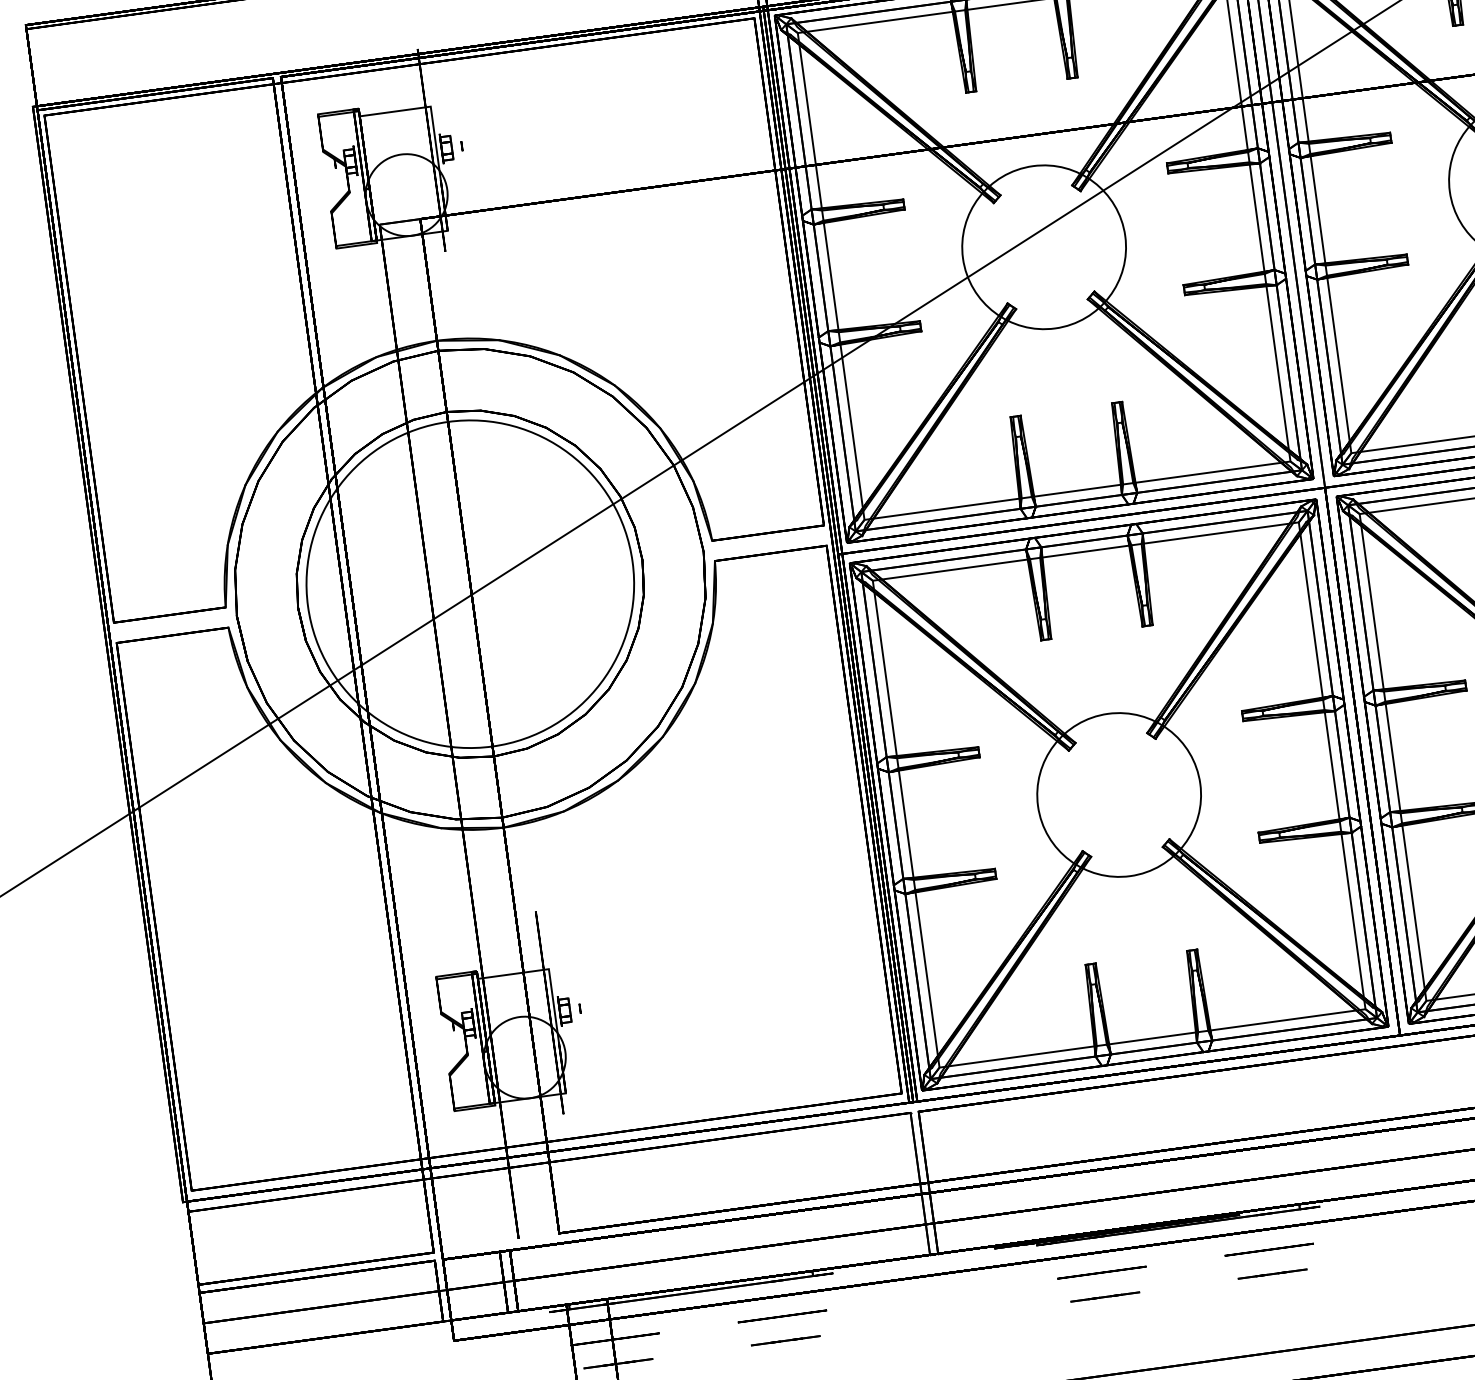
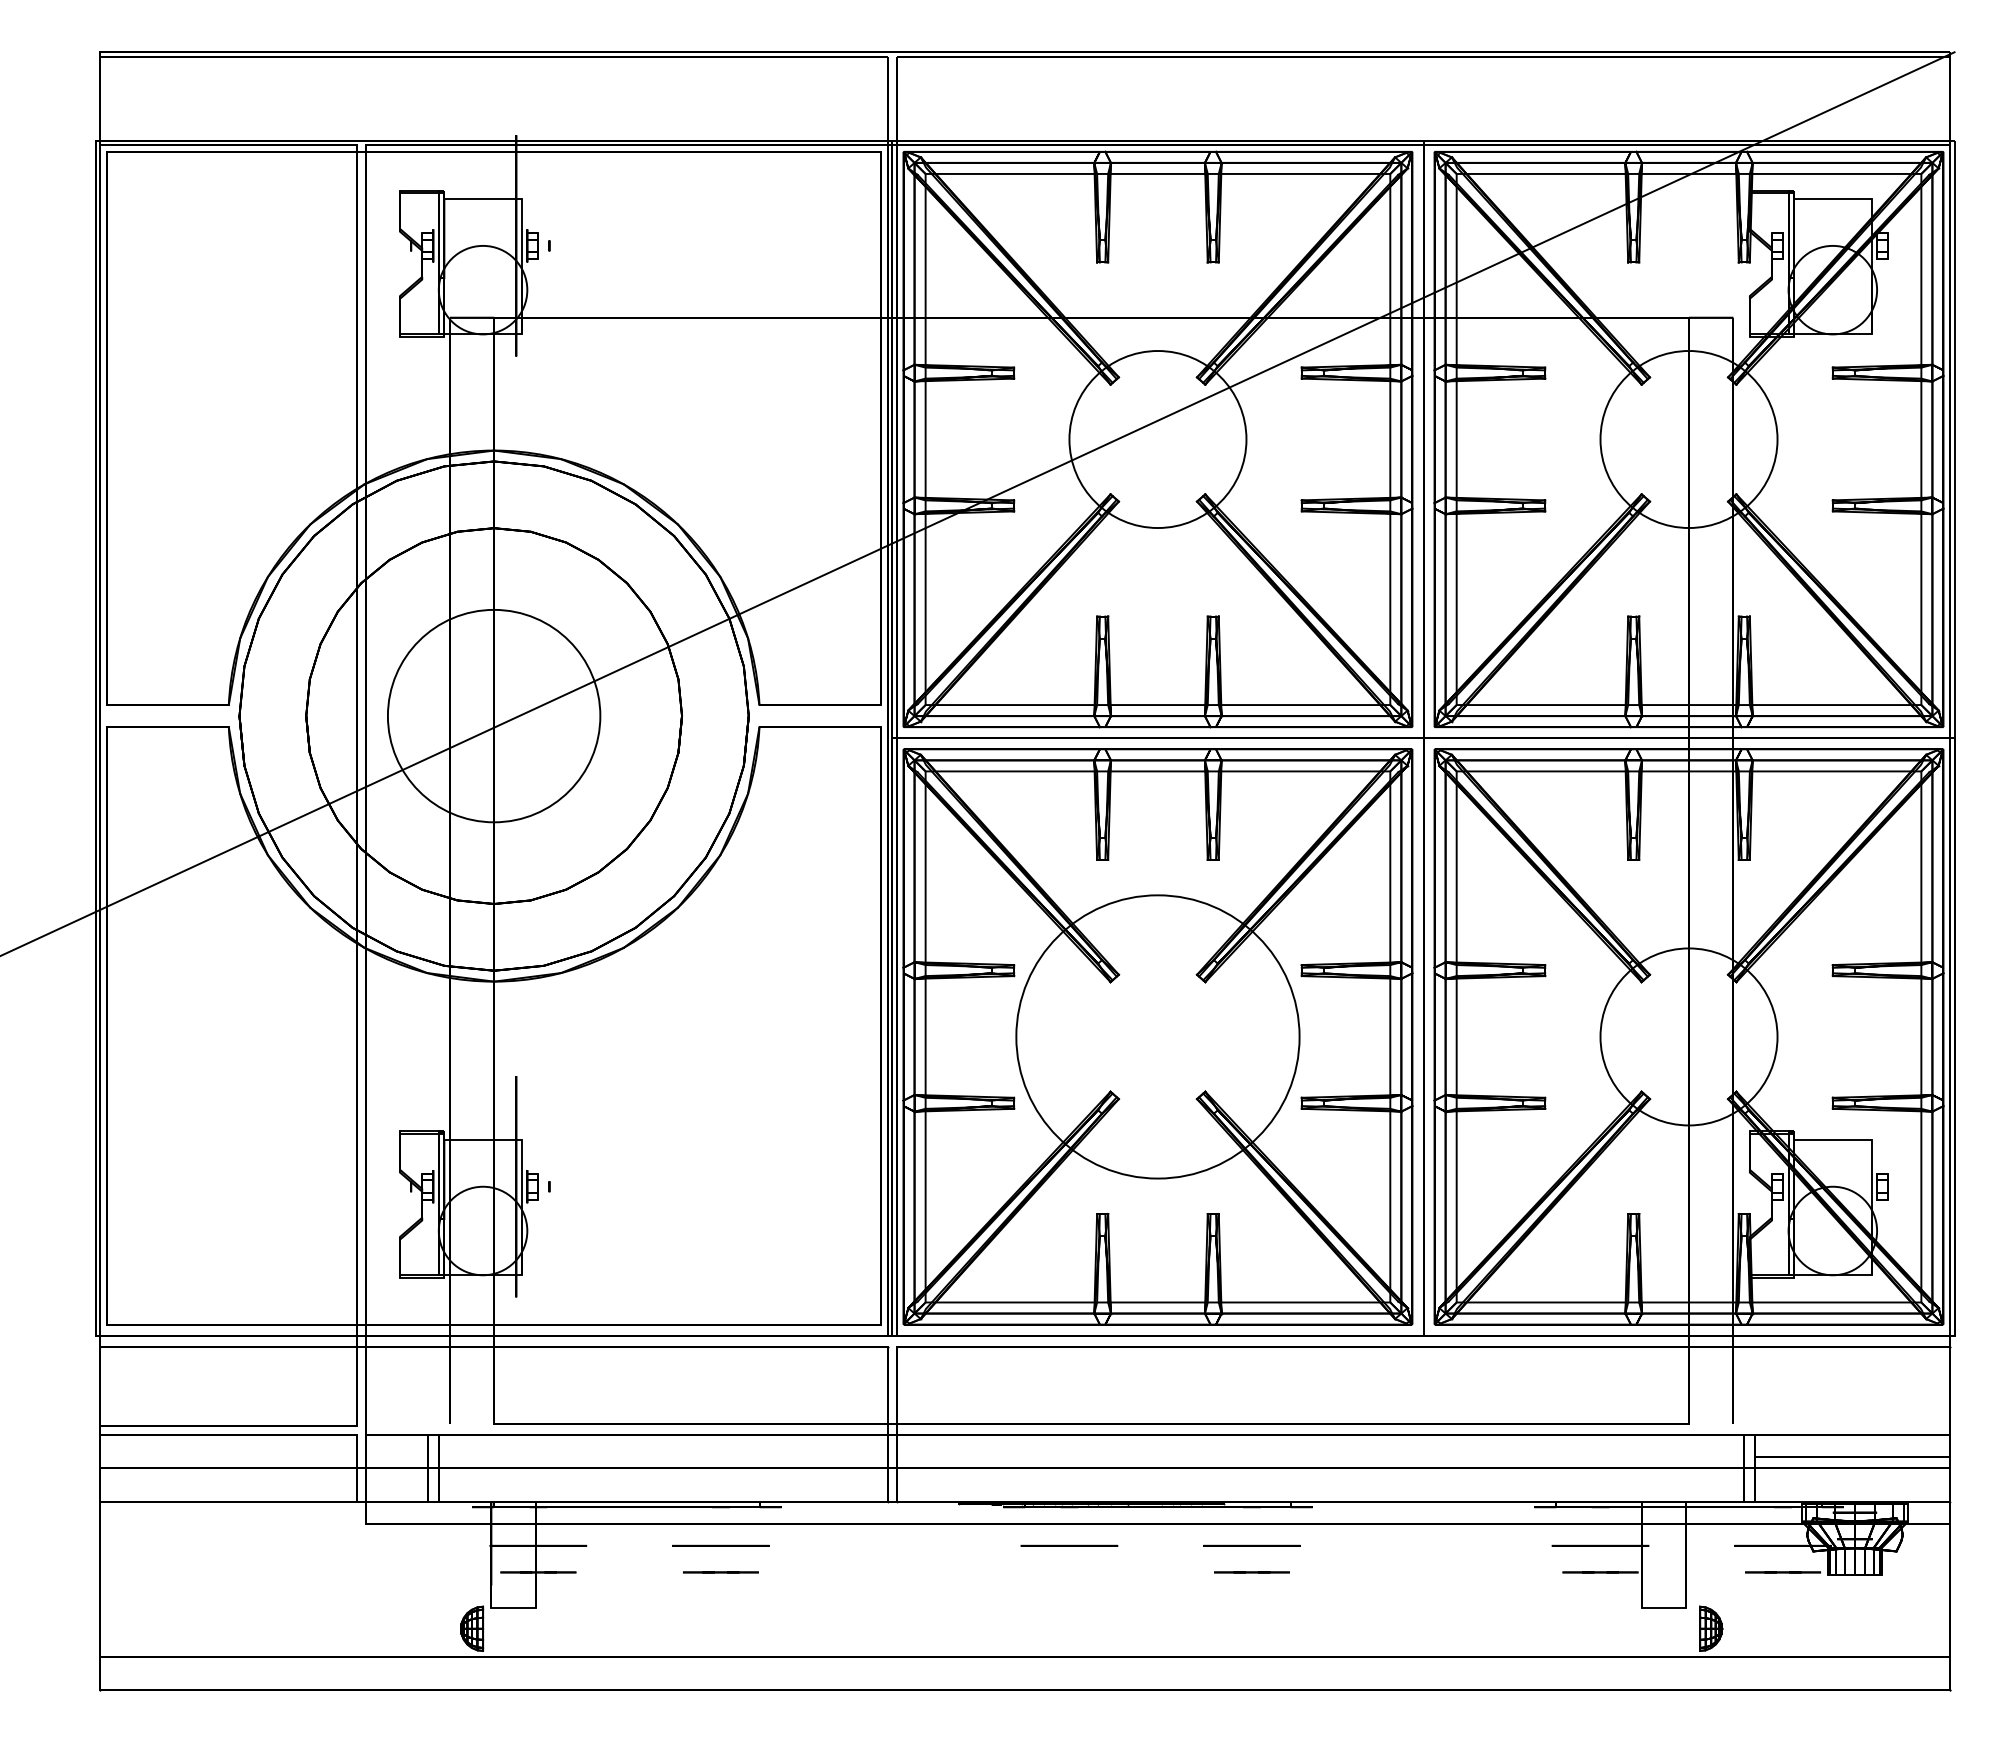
circle: (470, 584) -> (494, 716), size x0.6
circle: (1118, 794) -> (1157, 1036), size x1.6
line: (1105, 1297) -> (1069, 1572), removed

